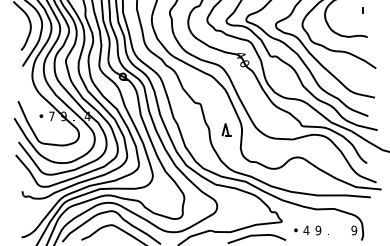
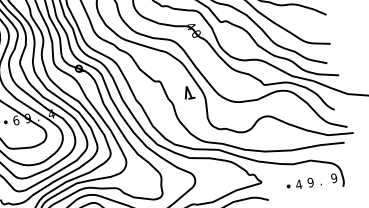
text: (51, 116) -> (15, 120), 7 -> 6
part: (226, 129) -> (188, 92), moved
part: (311, 230) -> (303, 183), moved

